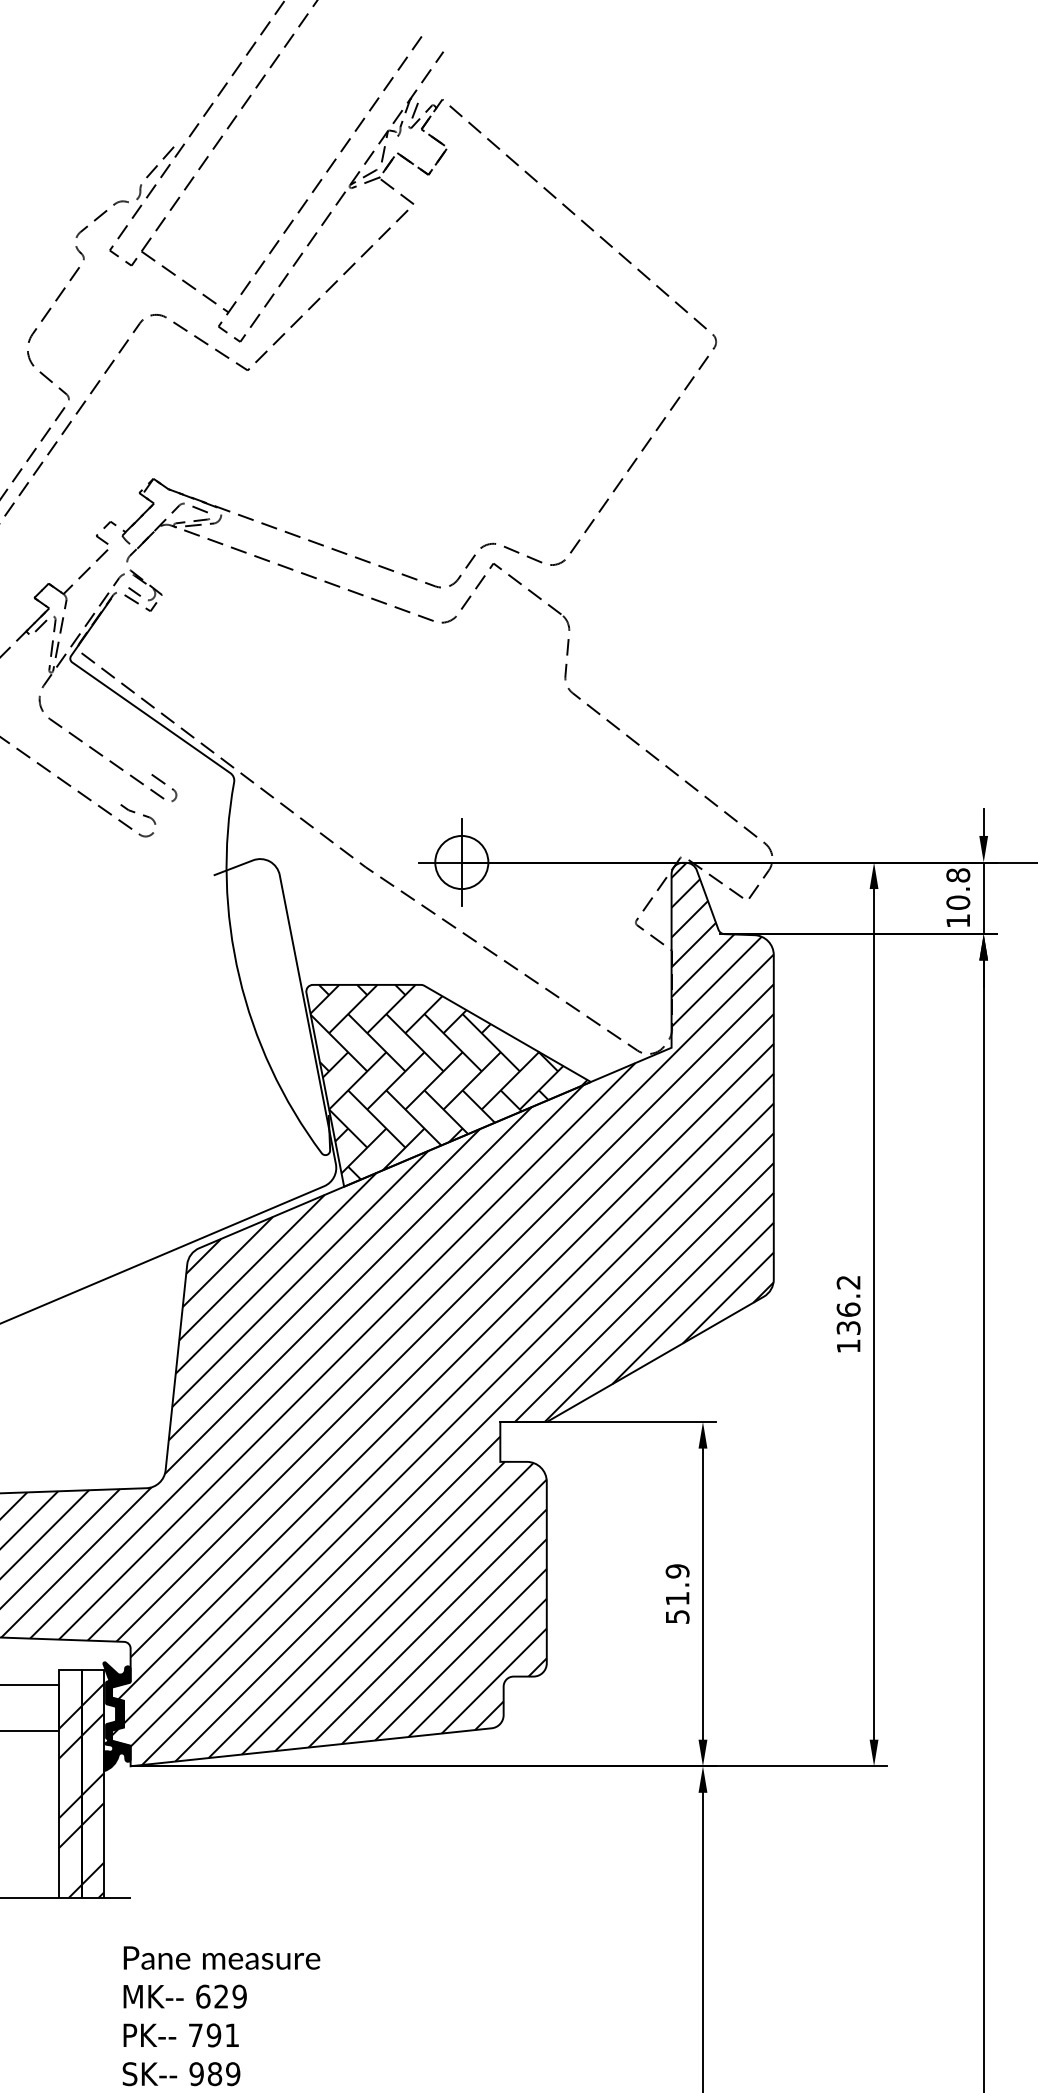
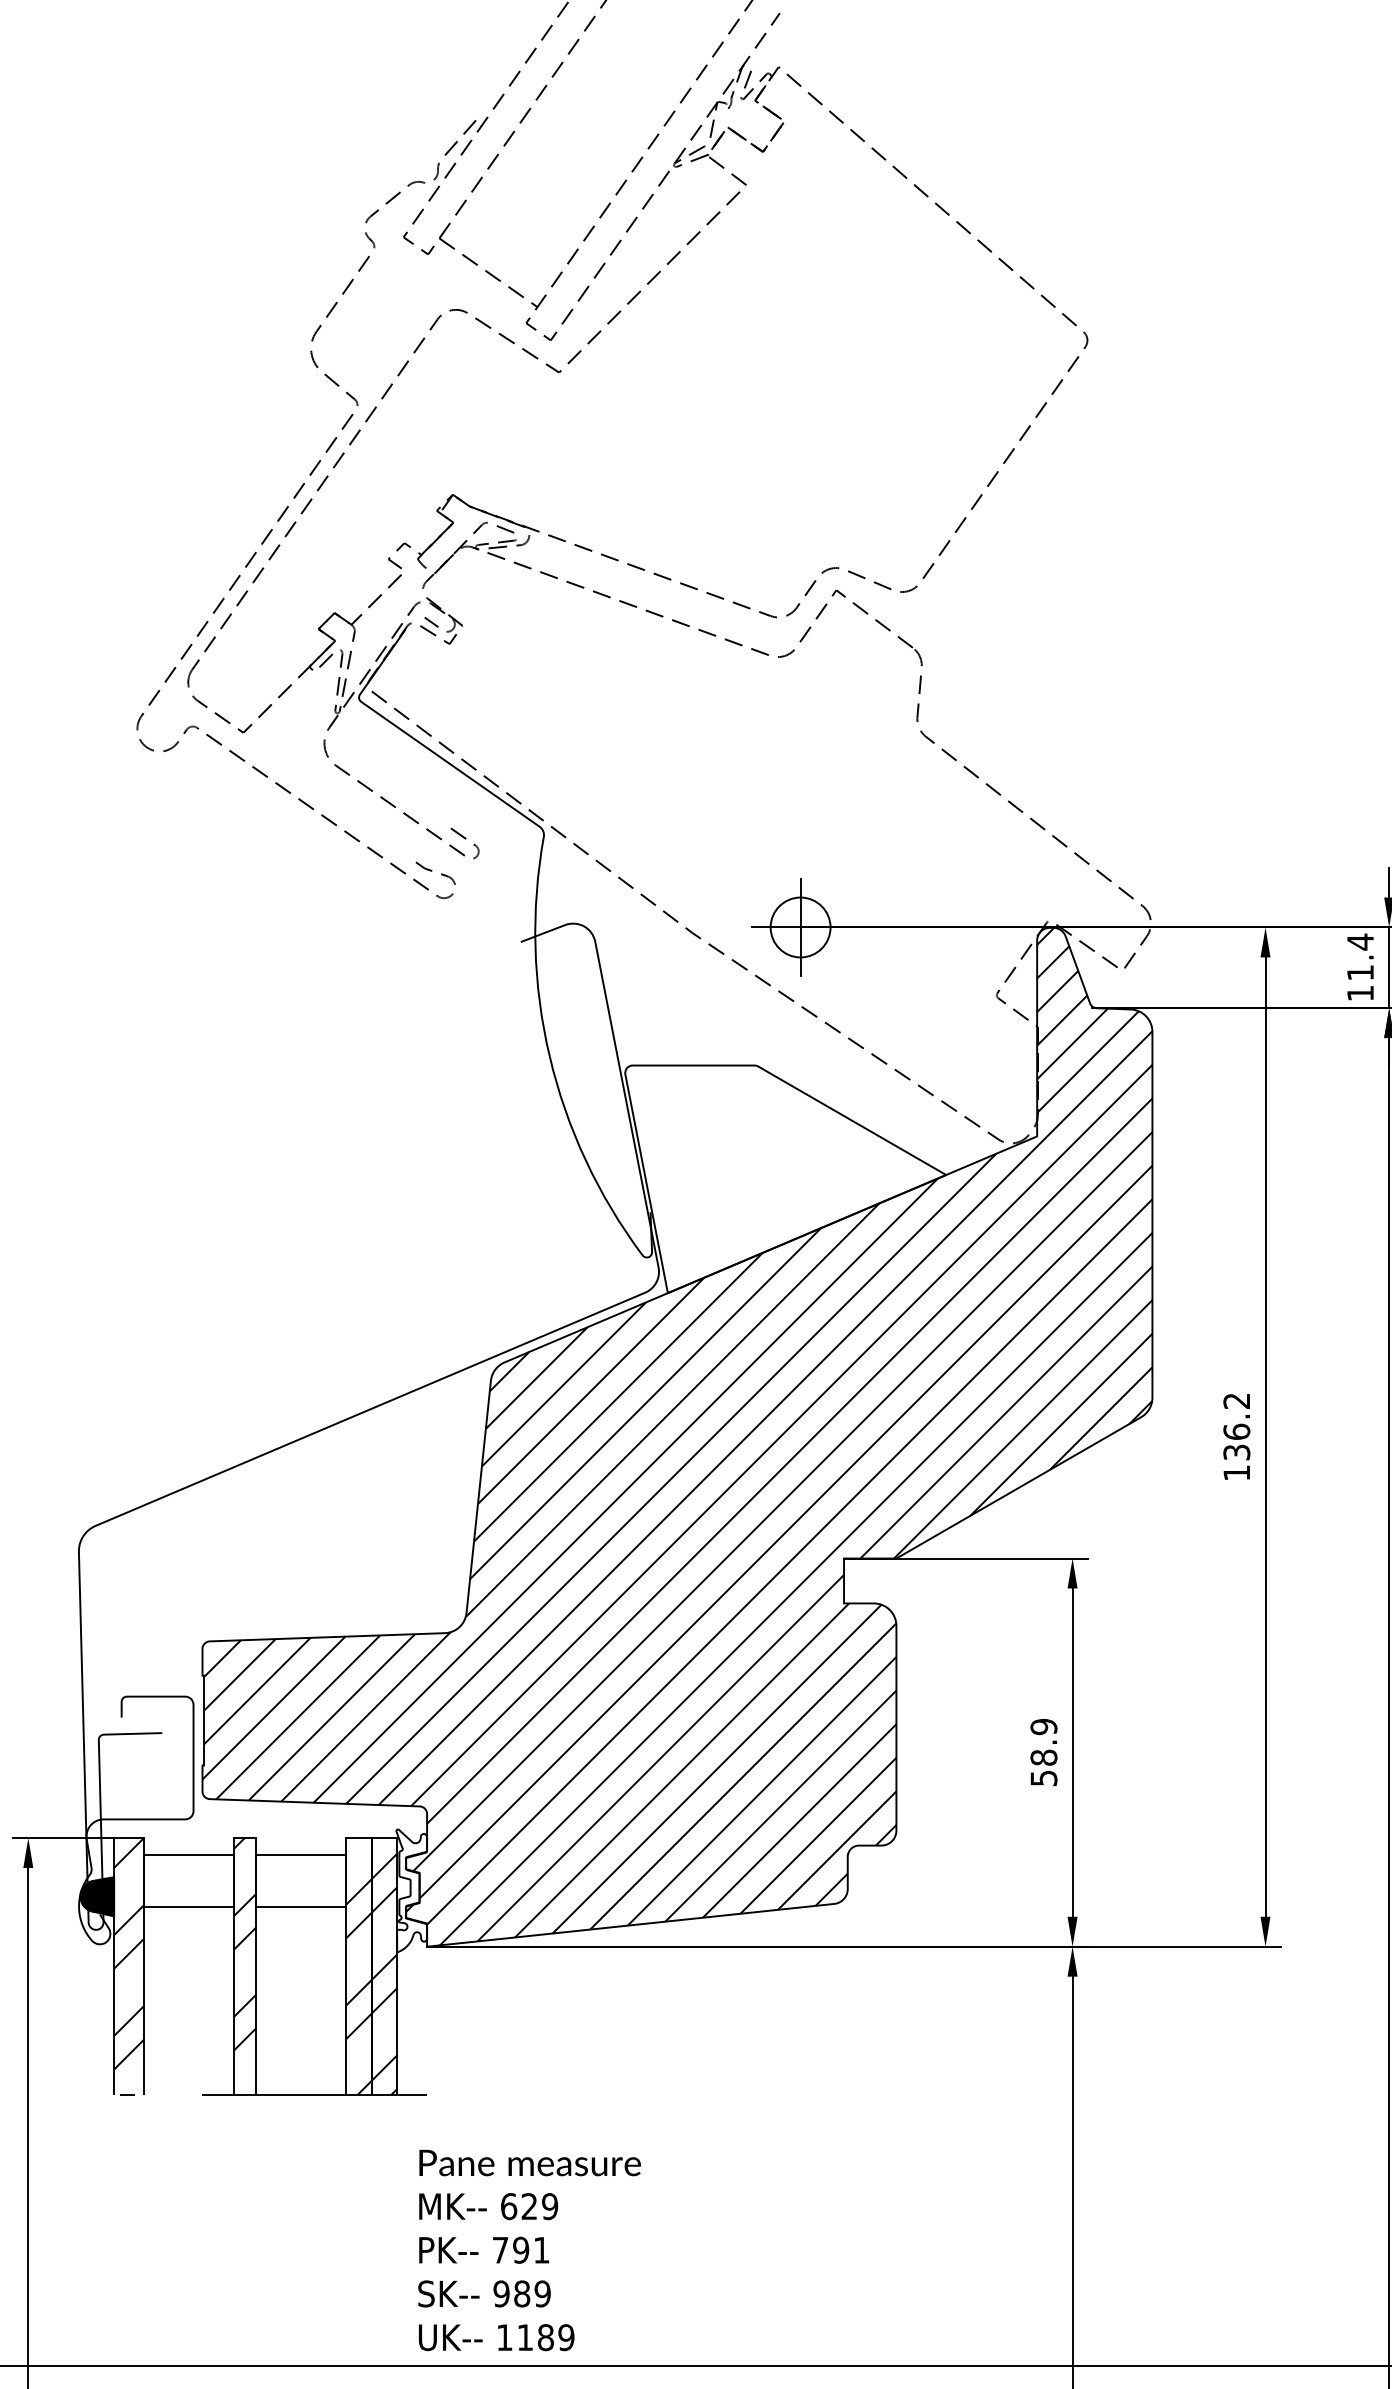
text: (958, 888) -> (1360, 956), 10.8 -> 11.4
hatch: (448, 1082) -> (785, 1175), removed
text: (677, 1598) -> (1043, 1757), 51.9 -> 58.9
fill: (116, 1716) -> (411, 1890), removed

